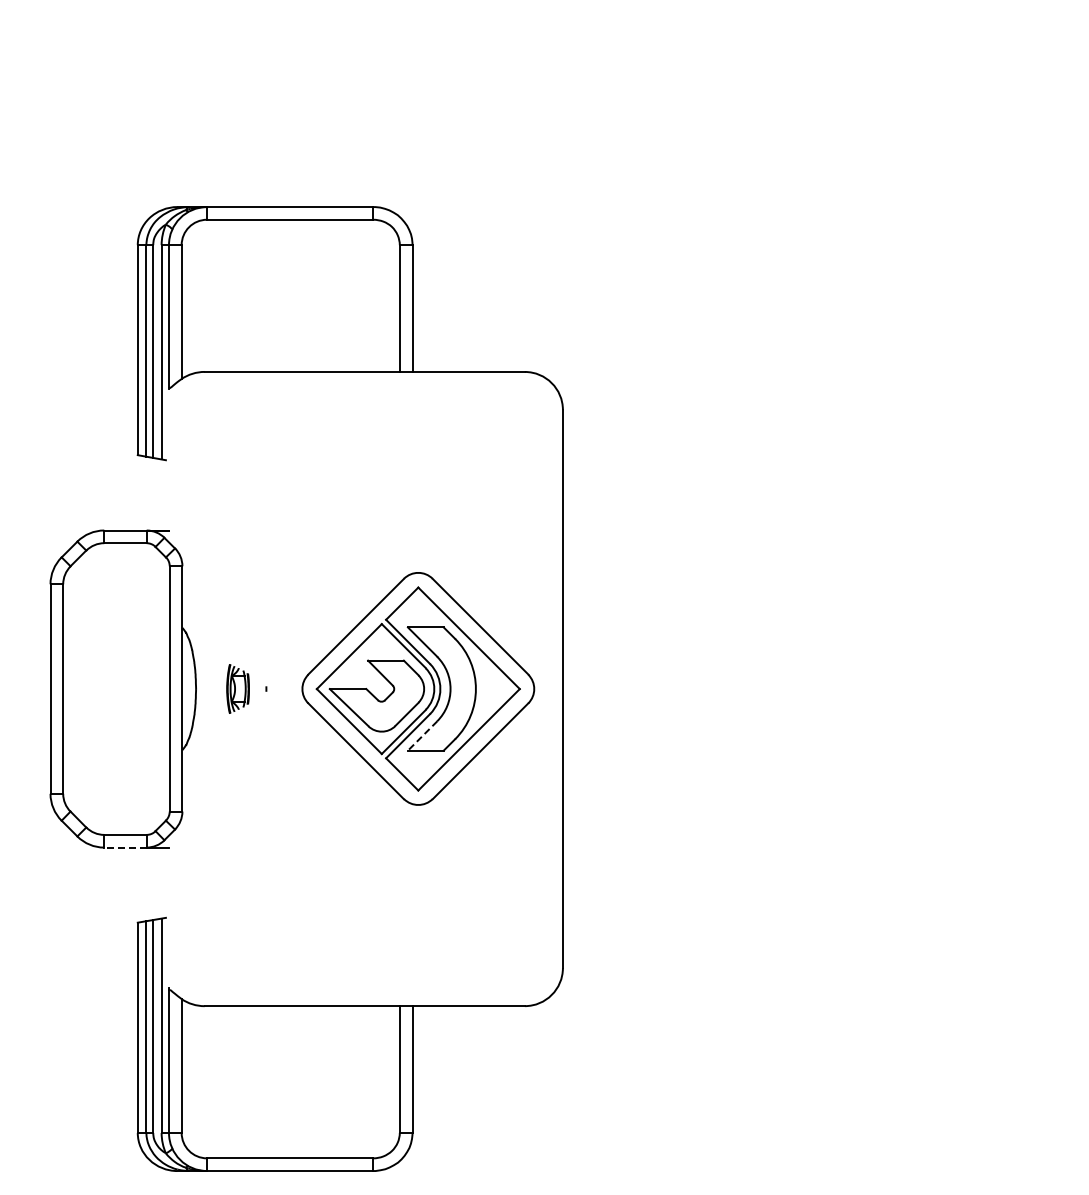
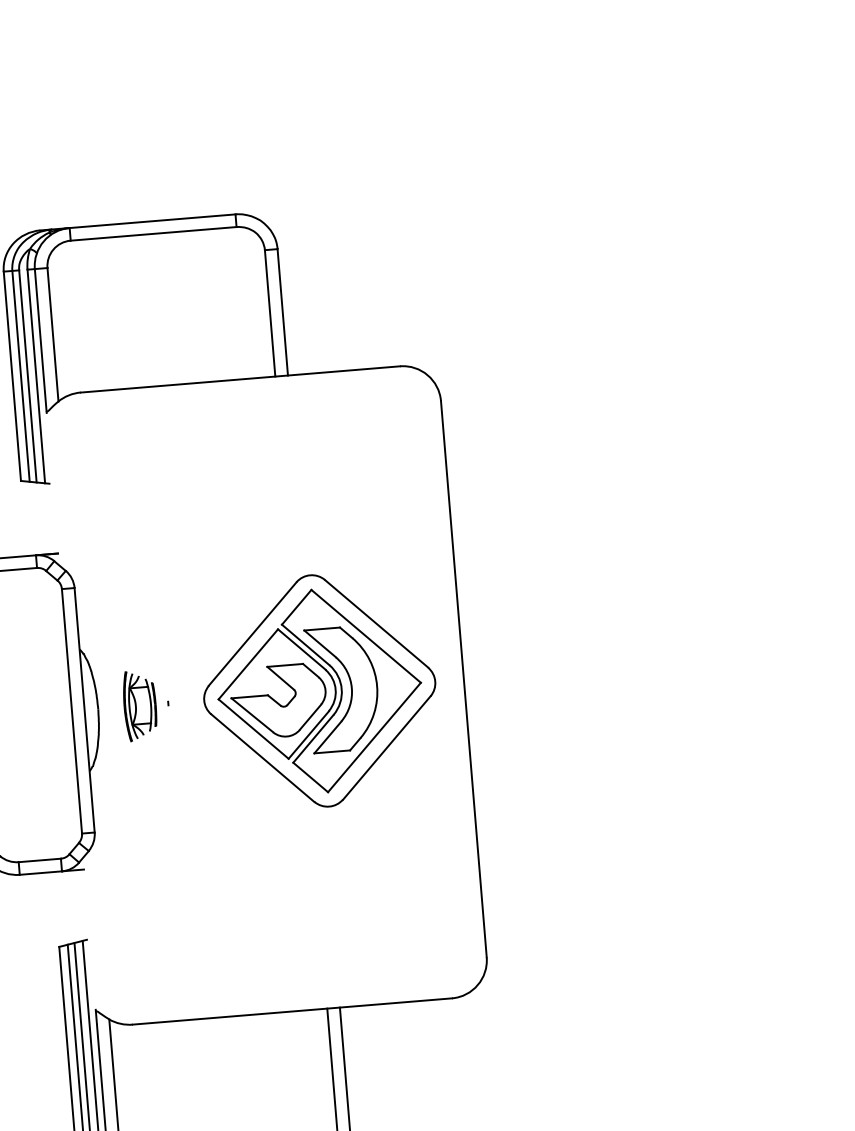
part: (237, 688) -> (139, 705), size x1.43
line: (422, 735) -> (327, 737), dashed -> solid
line: (124, 847) -> (39, 873), dashed -> solid

